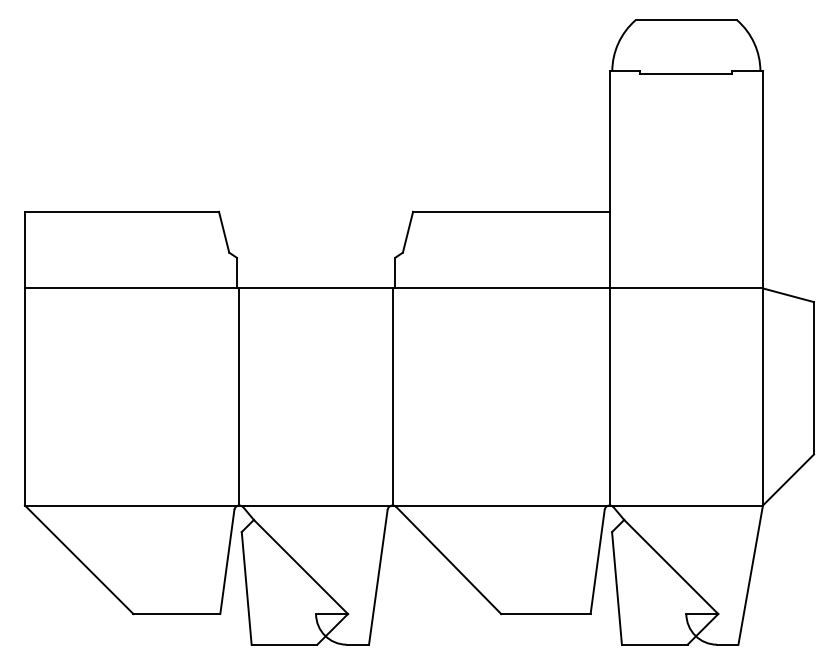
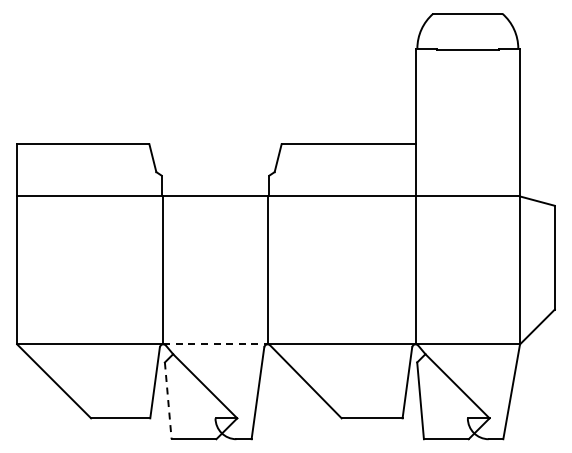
line: (317, 505) -> (216, 344), solid -> dashed
line: (247, 587) -> (168, 400), solid -> dashed

